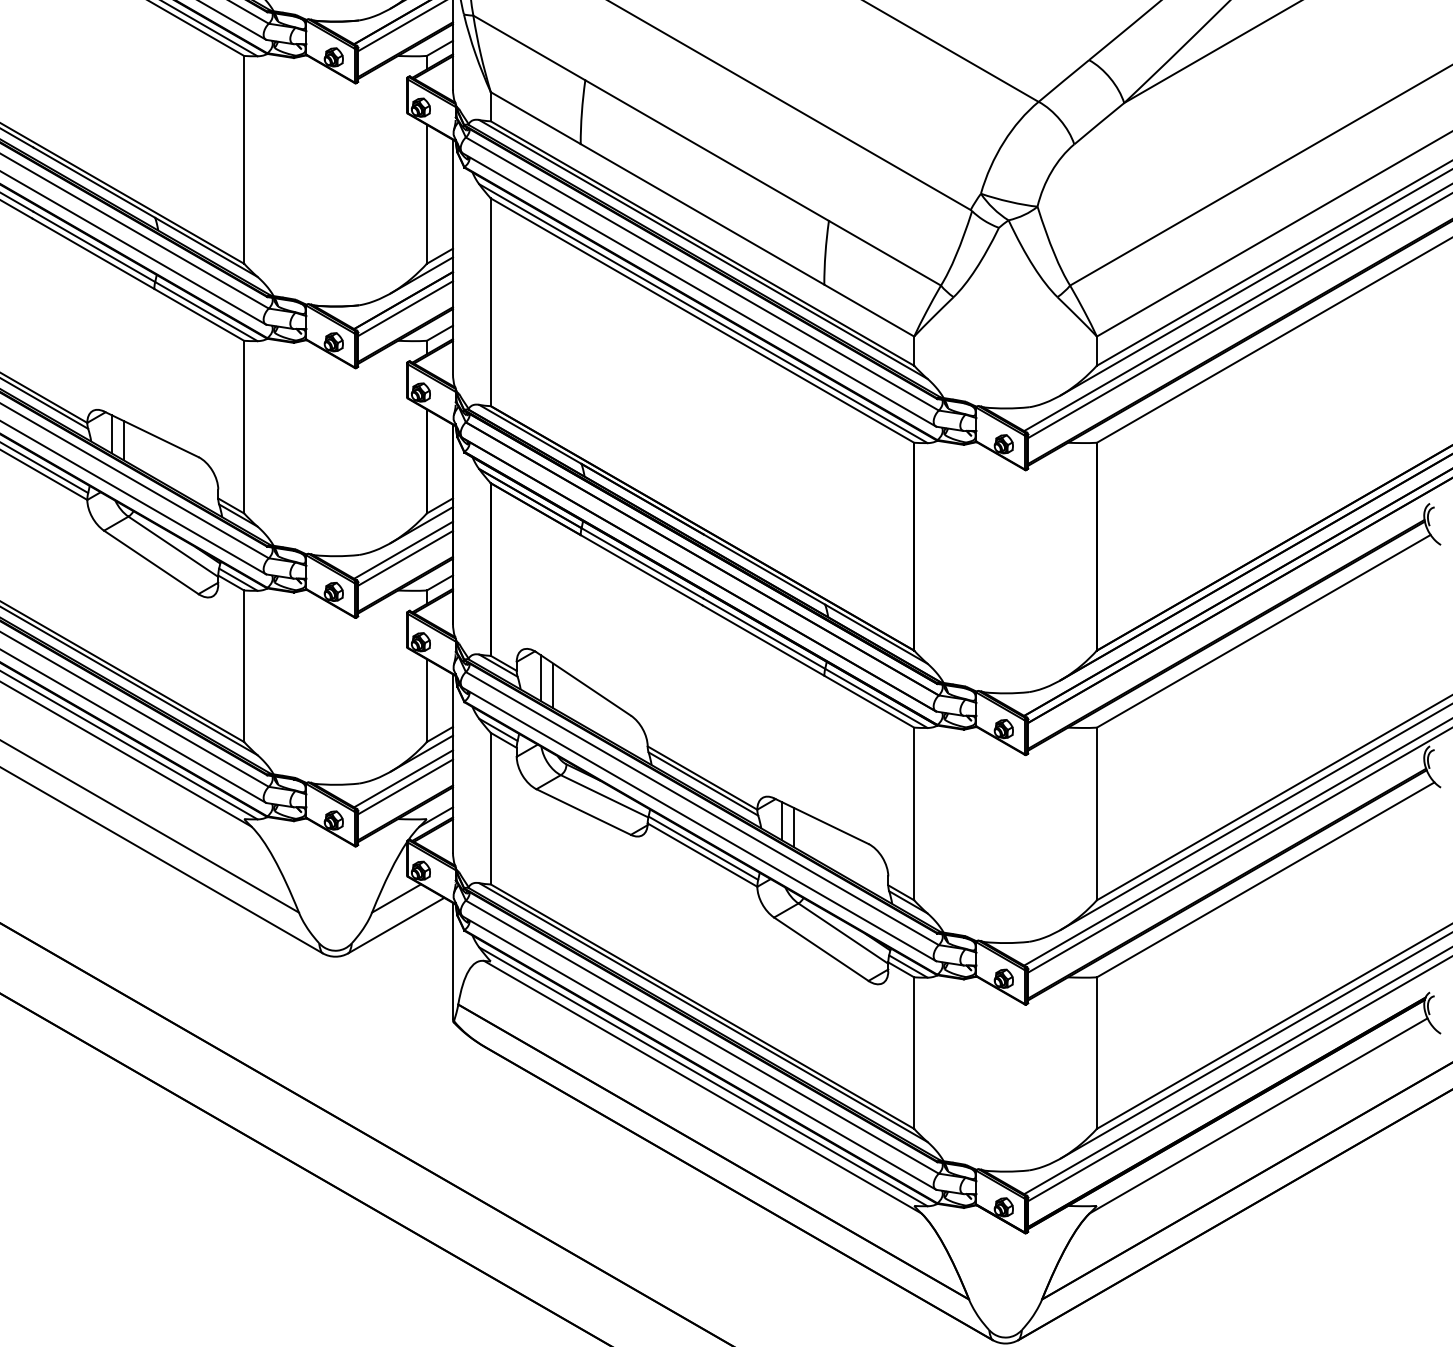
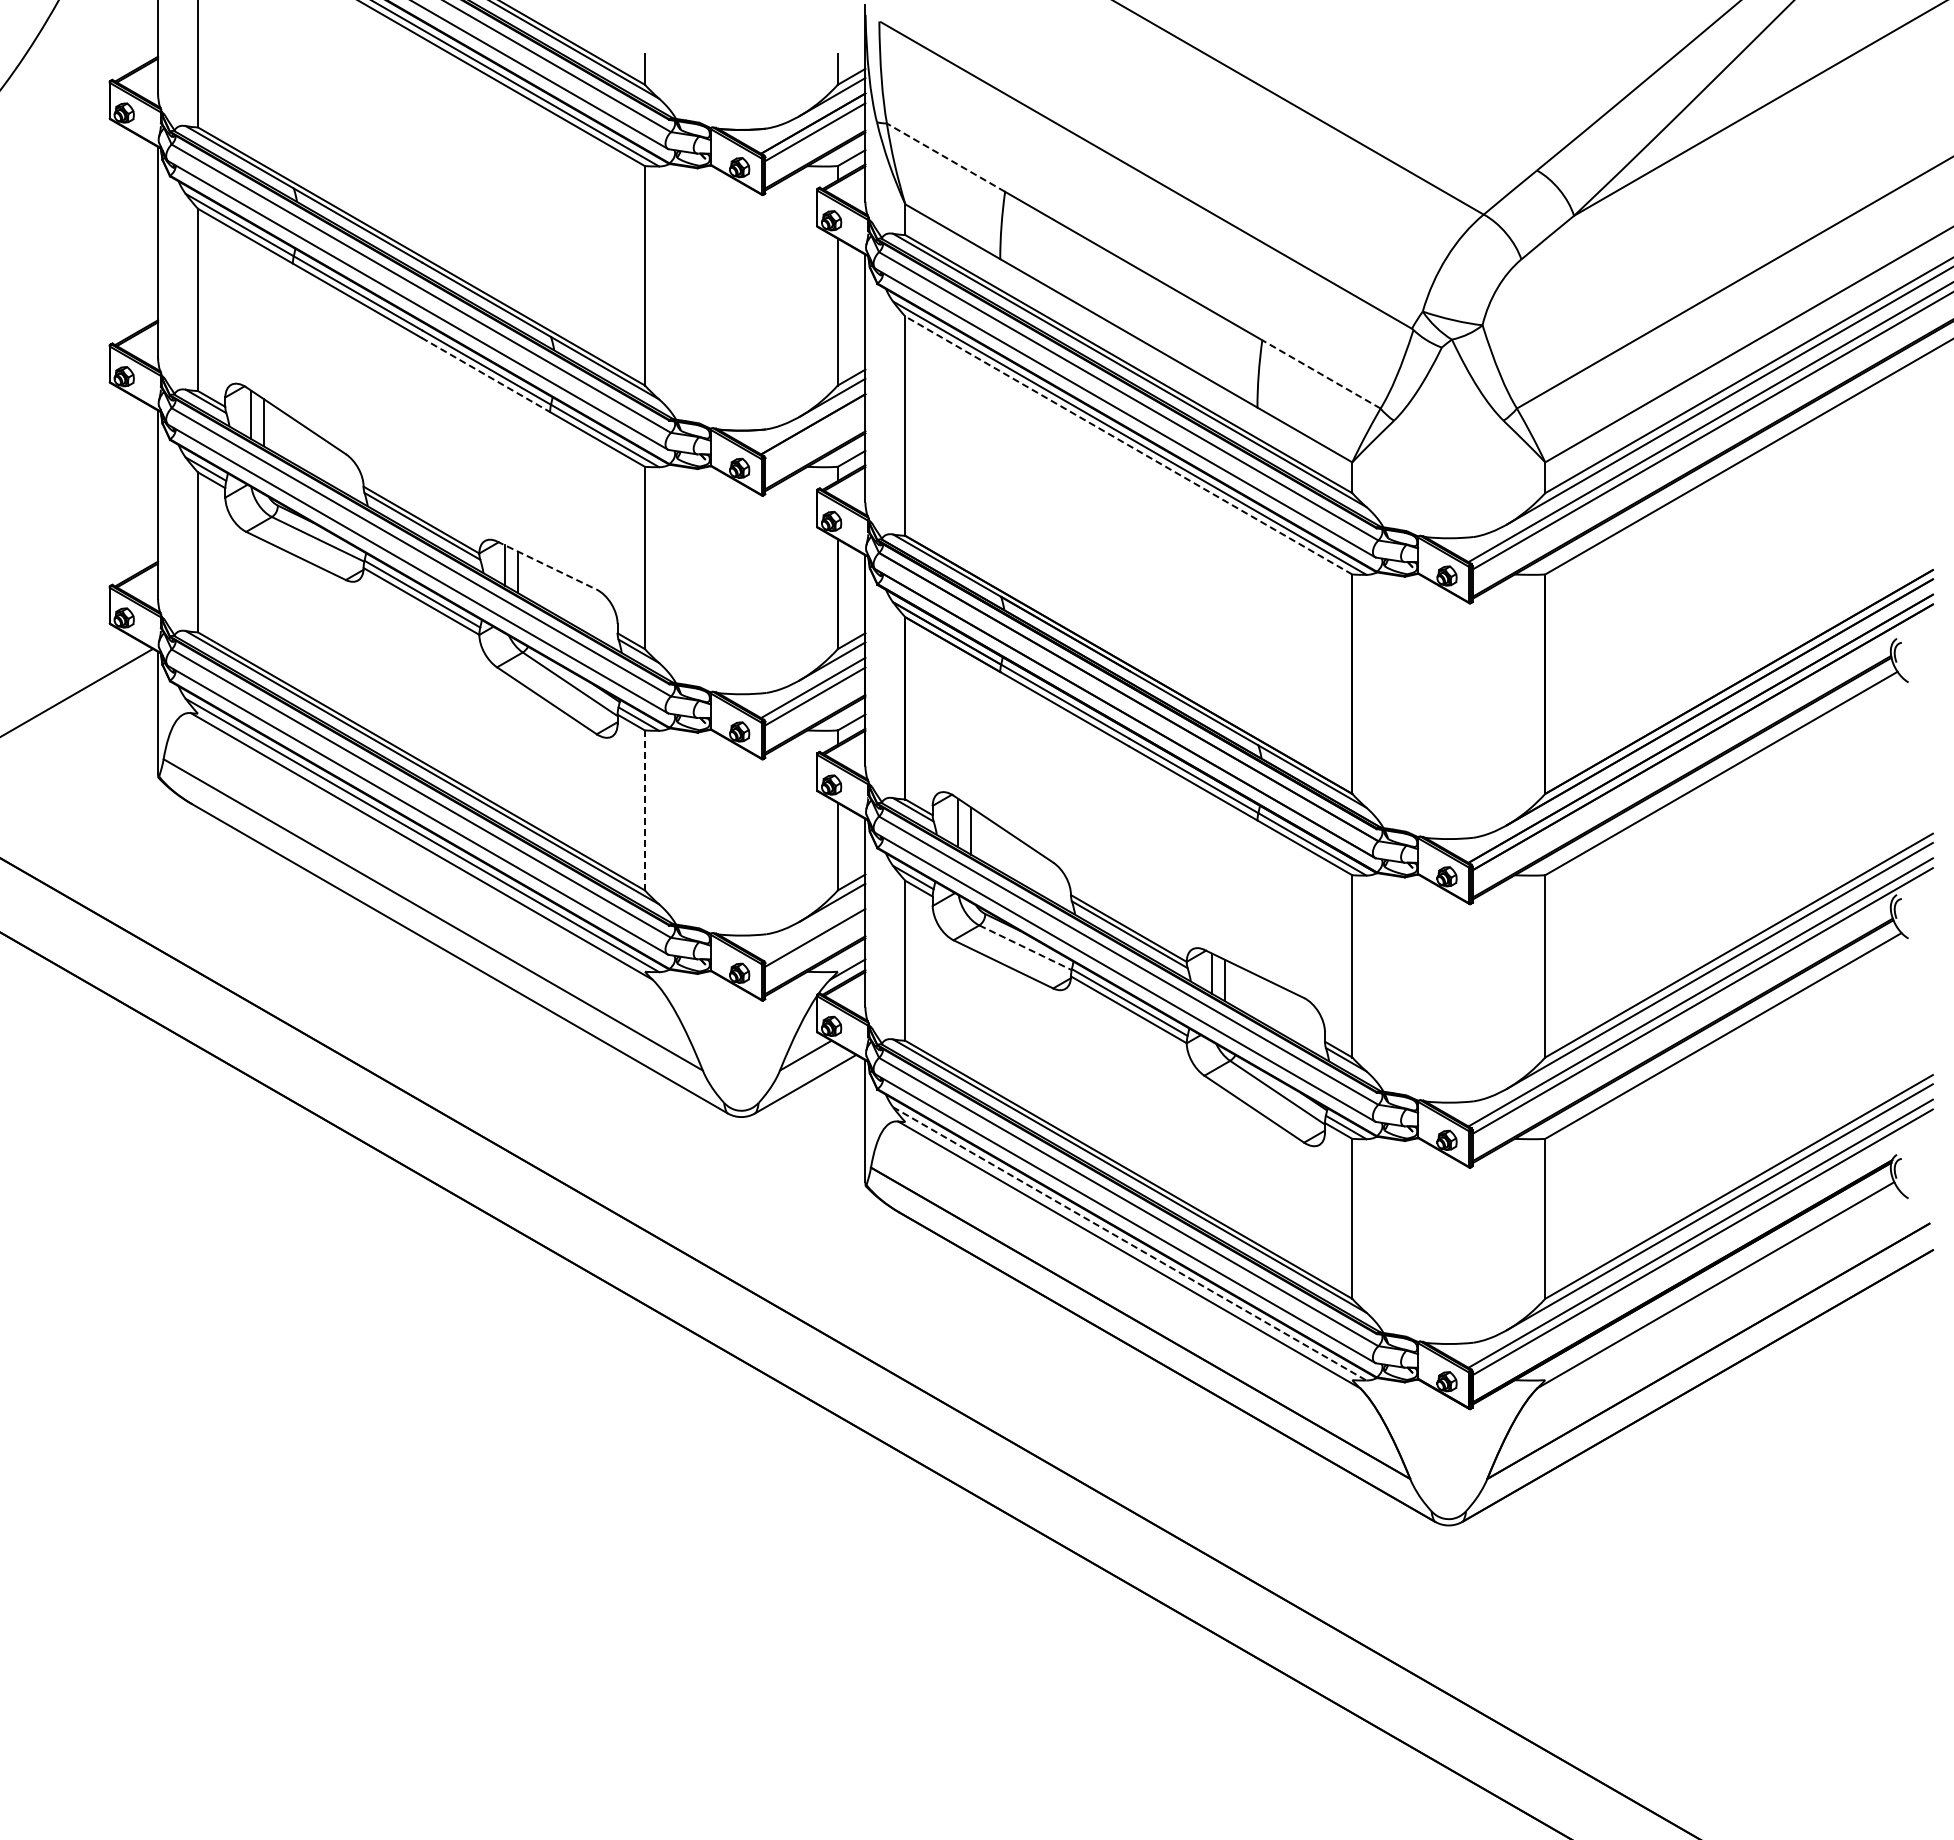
line: (528, 47) -> (945, 157), solid -> dashed
line: (884, 253) -> (1321, 374), solid -> dashed
line: (94, 254) -> (486, 375), solid -> dashed
line: (405, 308) -> (815, 432), removed
line: (702, 320) -> (1128, 445), solid -> dashed
line: (151, 434) -> (547, 565), solid -> dashed
line: (243, 666) -> (644, 810), solid -> dashed
line: (403, 779) -> (813, 929), removed
line: (604, 796) -> (1025, 947), solid -> dashed
line: (704, 1077) -> (1130, 1244), solid -> dashed

